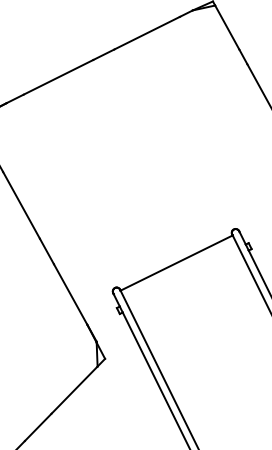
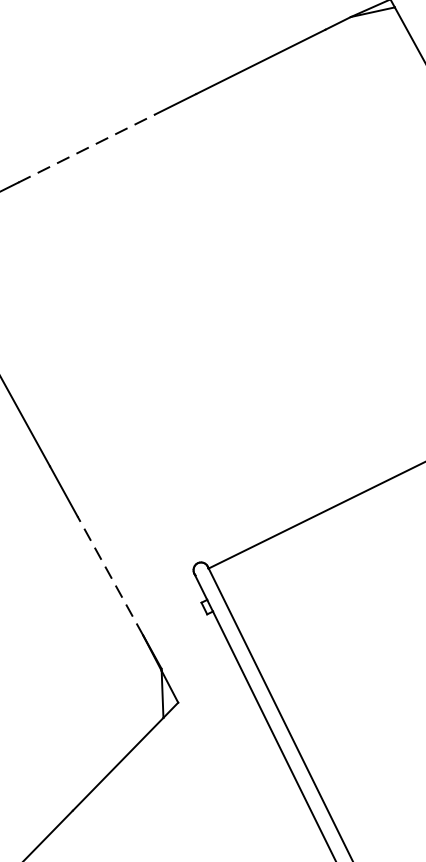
line: (58, 77) -> (86, 149), solid -> dashed
line: (70, 294) -> (110, 576), solid -> dashed

